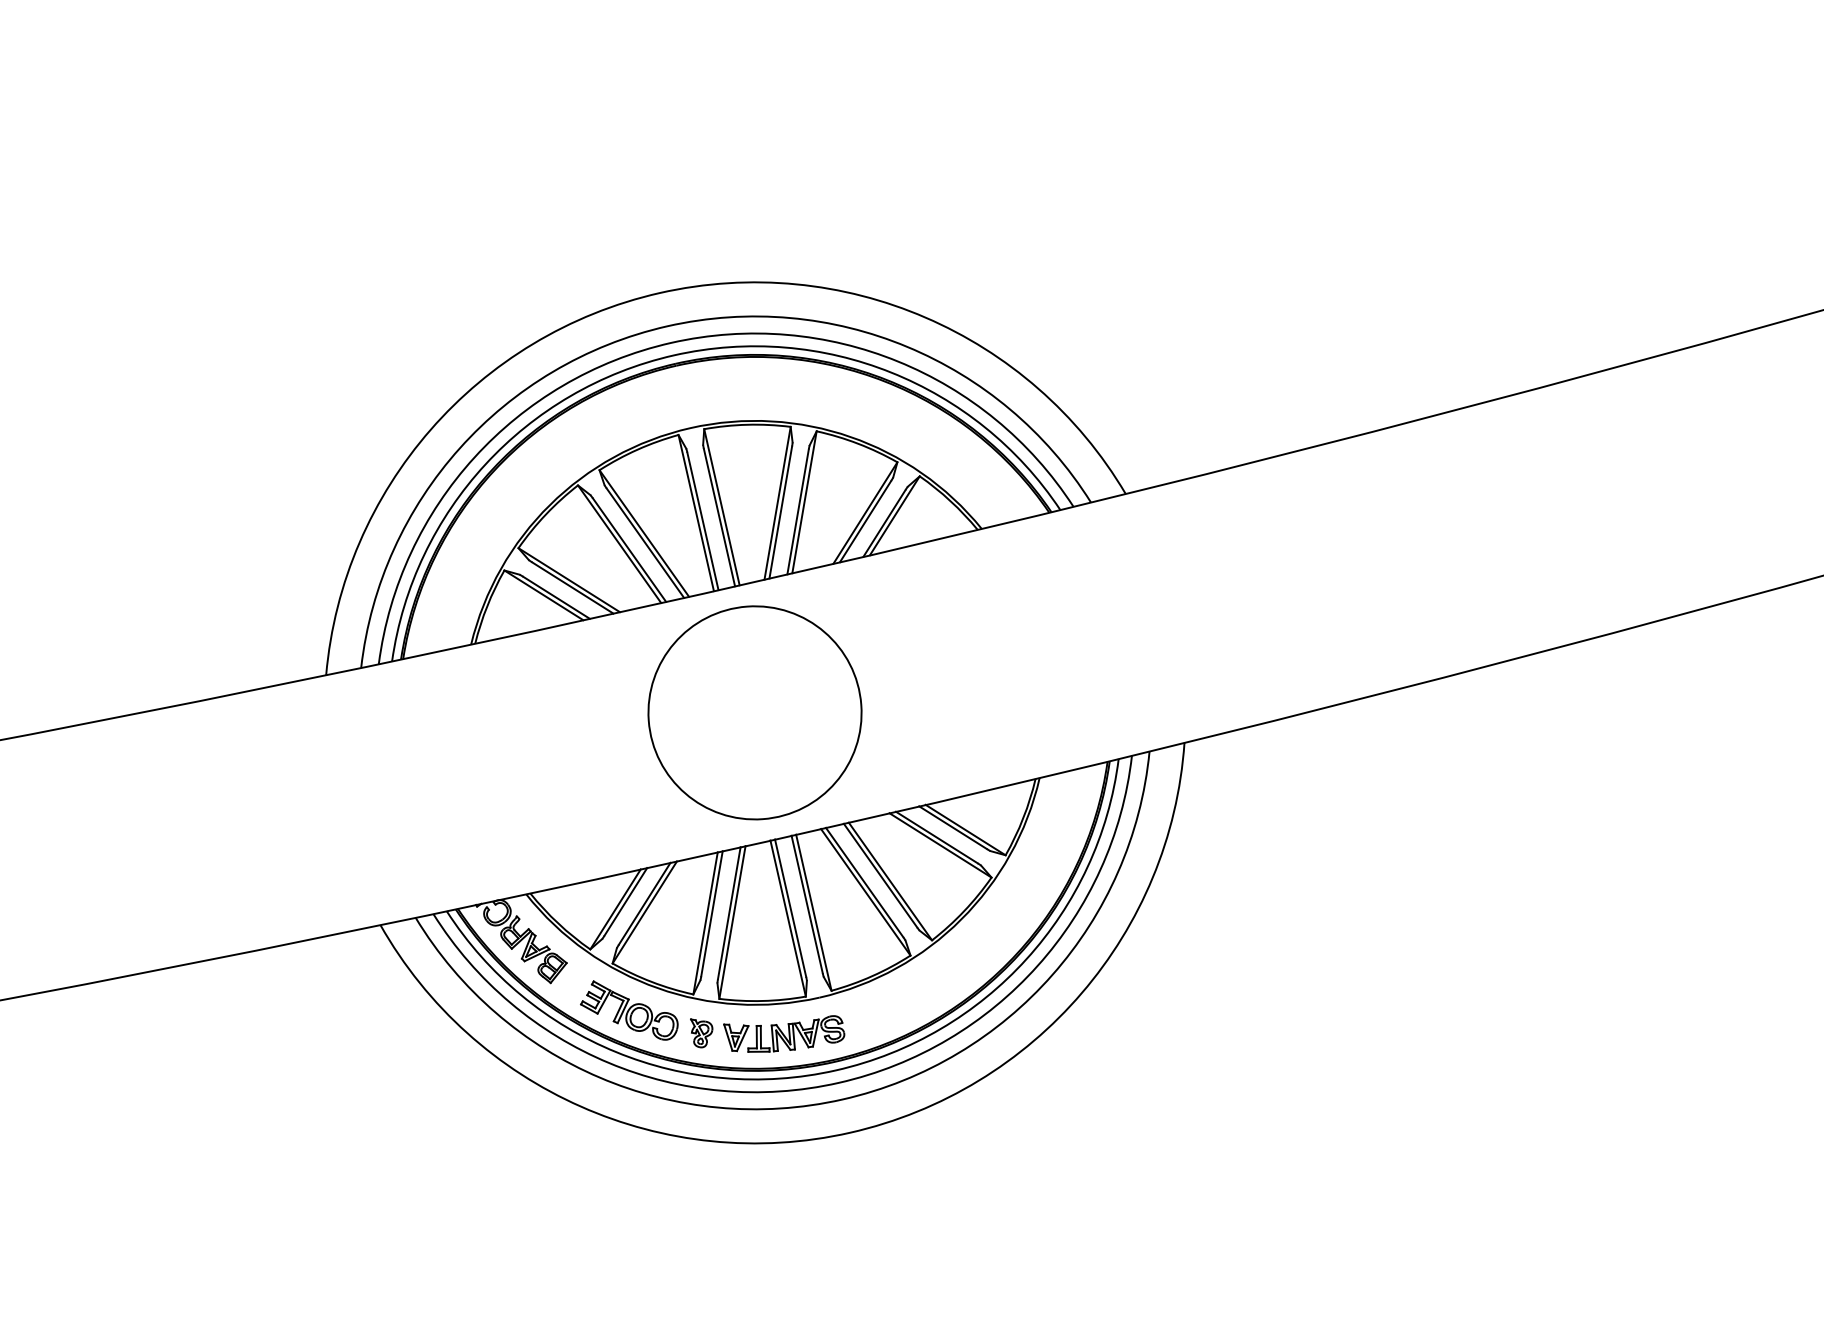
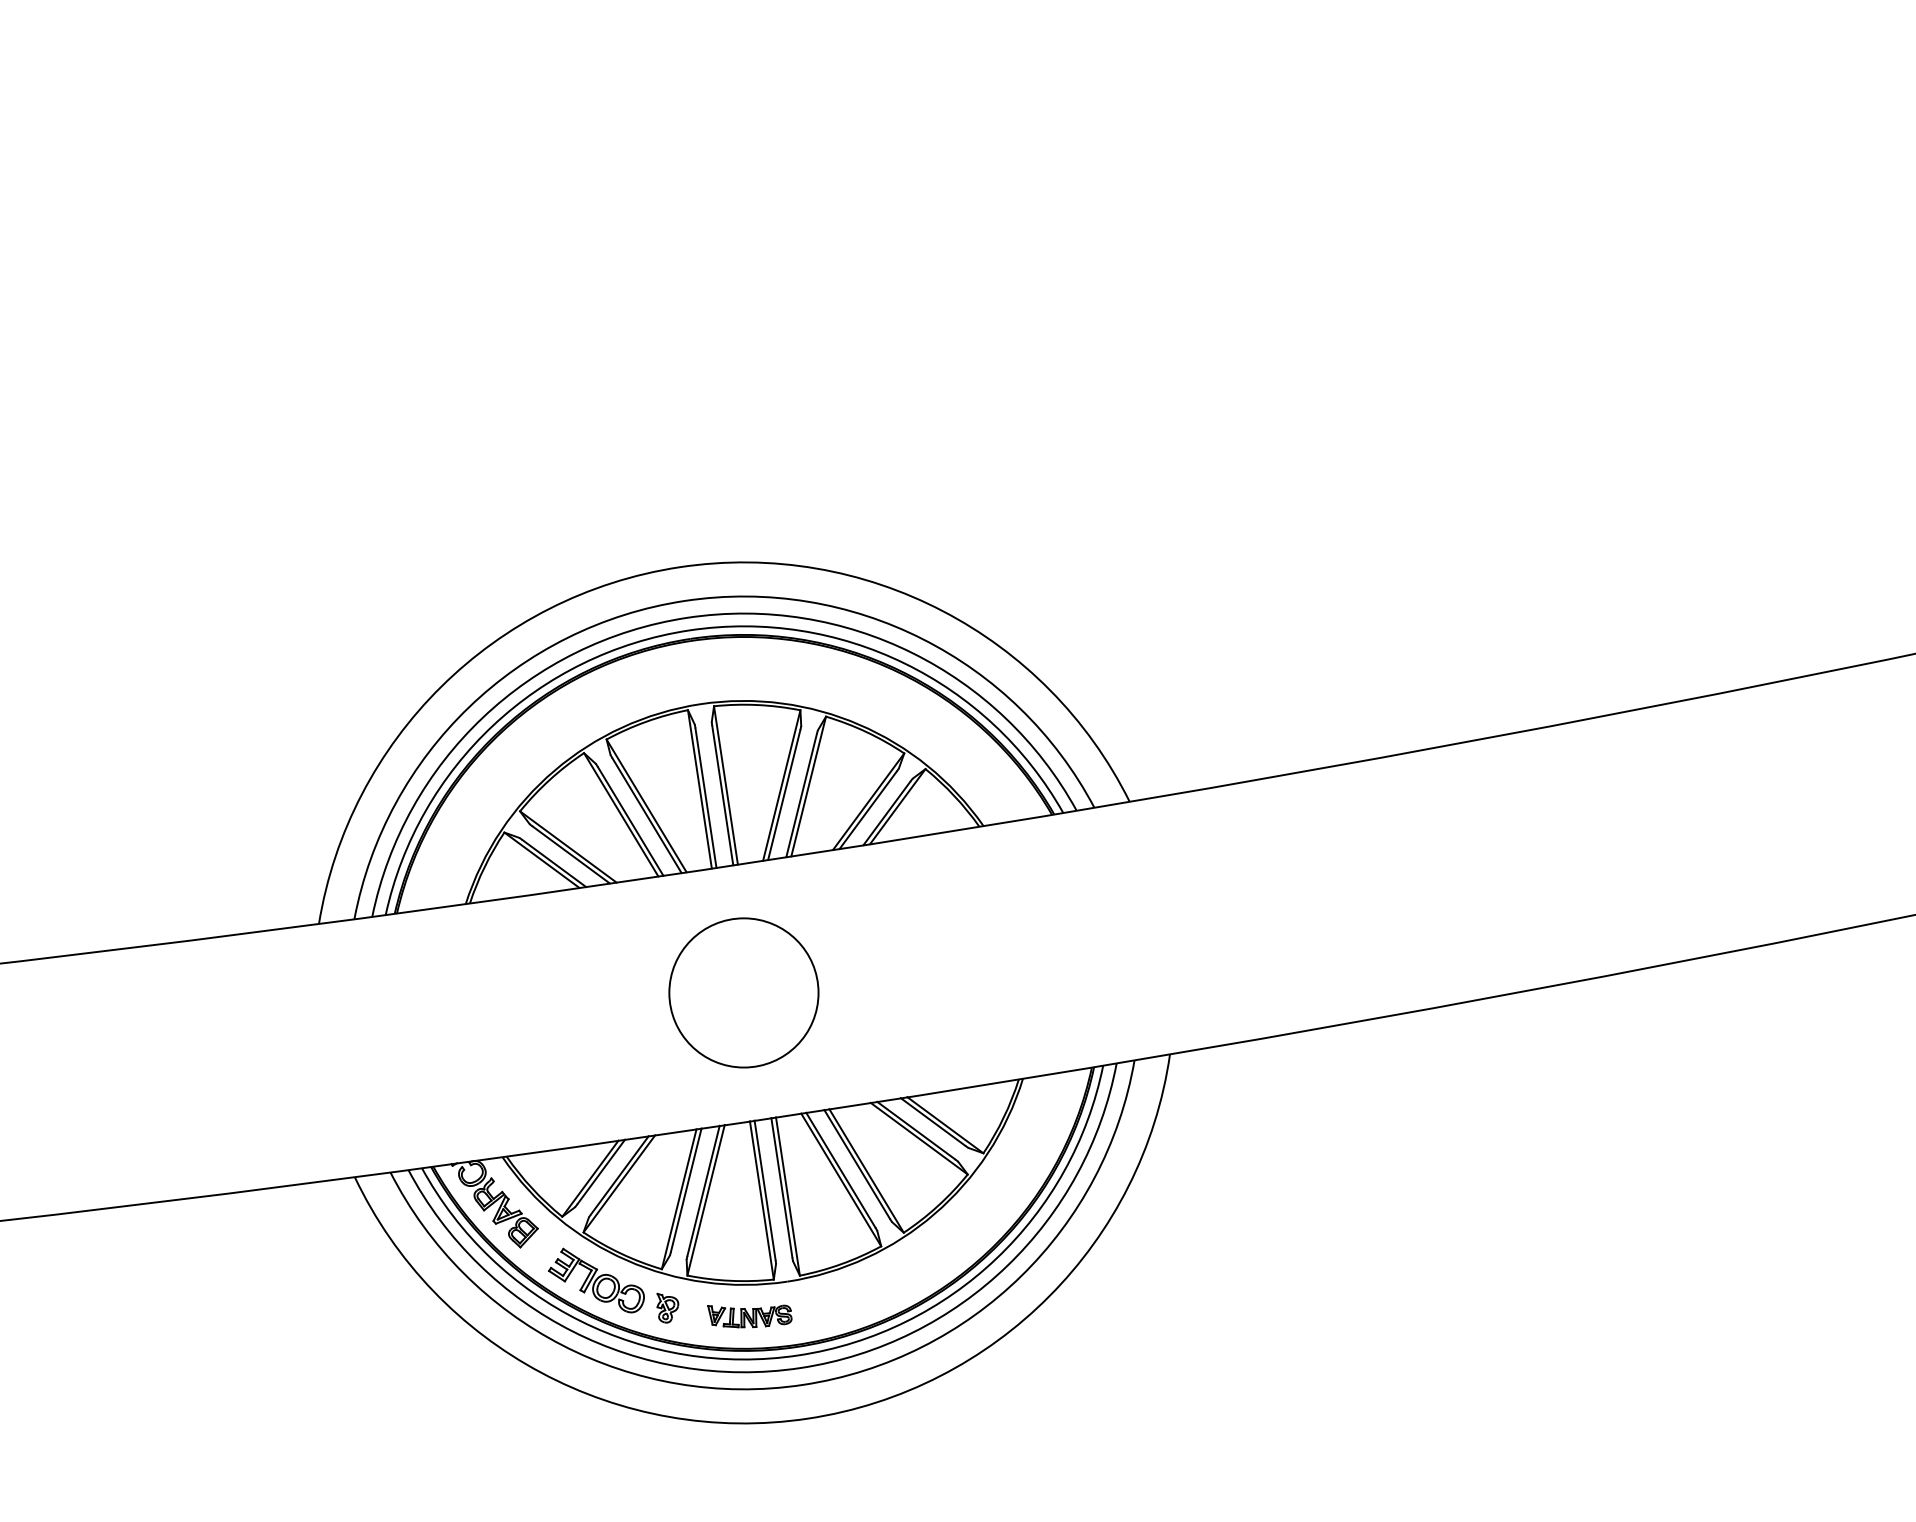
circle: (754, 712) -> (743, 992), size x0.7
part: (784, 1035) -> (749, 1316), size x0.7

